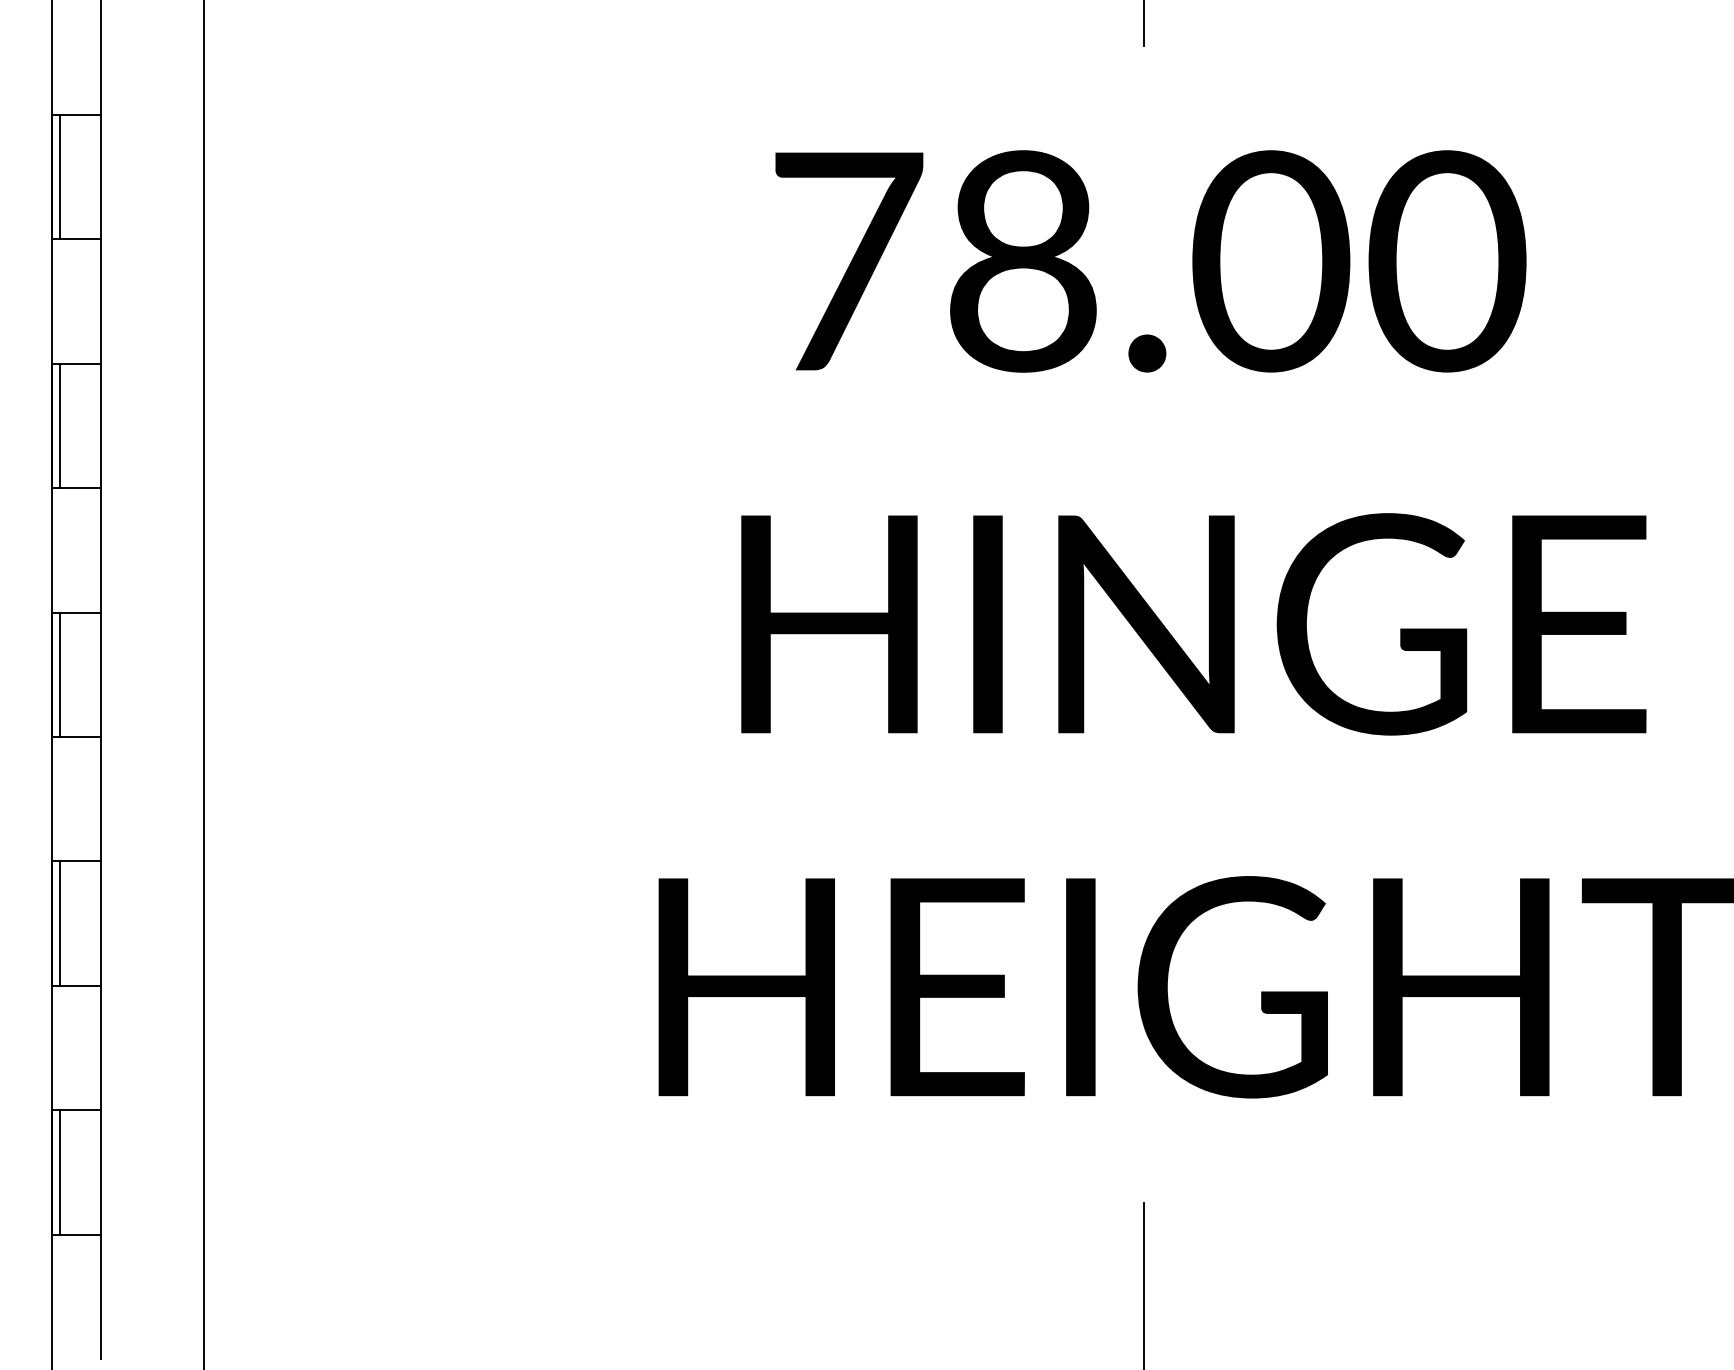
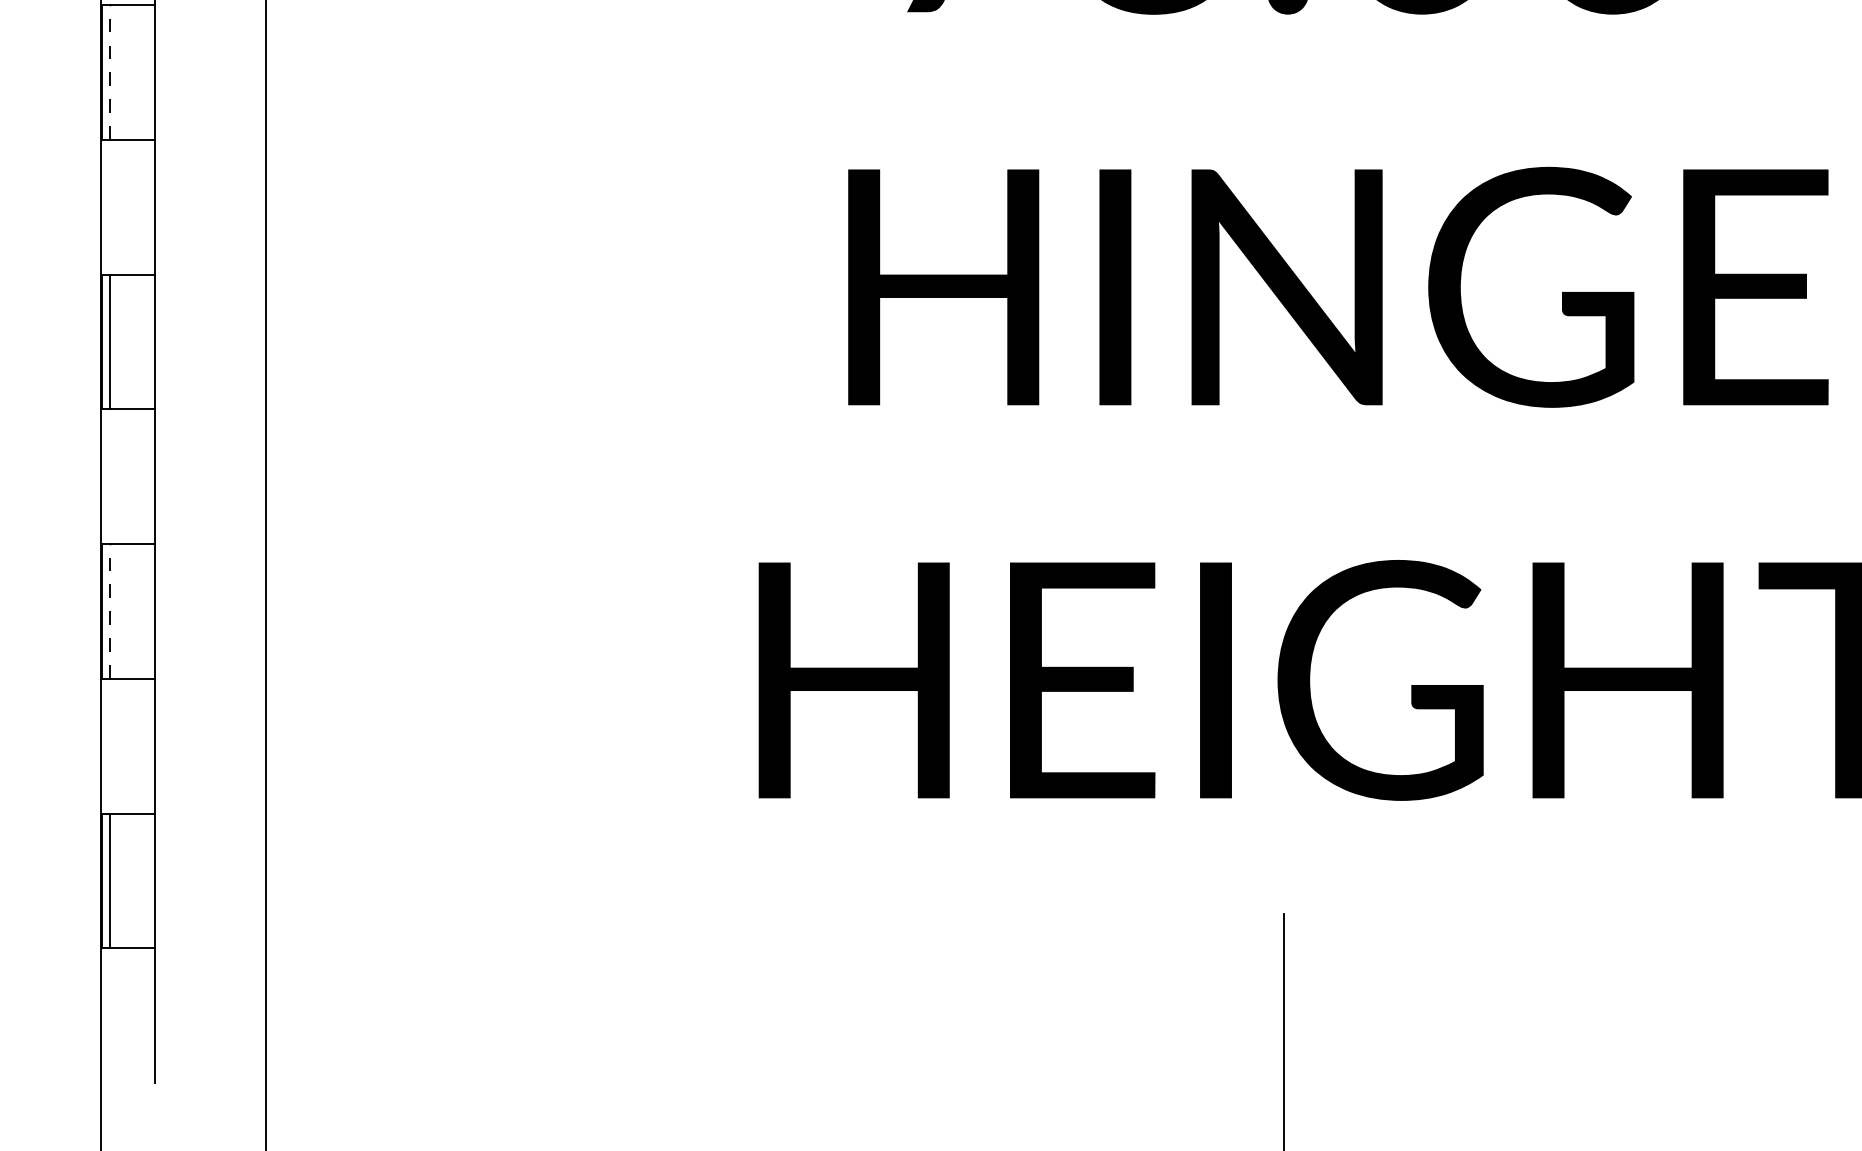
line: (59, 425) -> (109, 71), solid -> dashed
line: (59, 923) -> (109, 611), solid -> dashed

